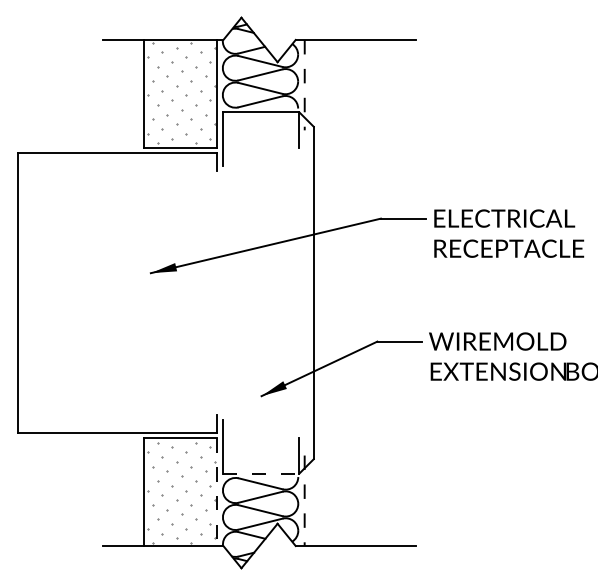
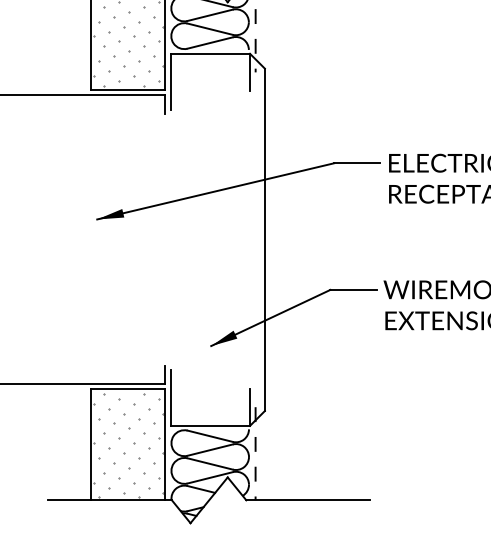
line: (261, 473) -> (211, 425), dashed -> solid
line: (216, 492) -> (164, 445), dashed -> solid

